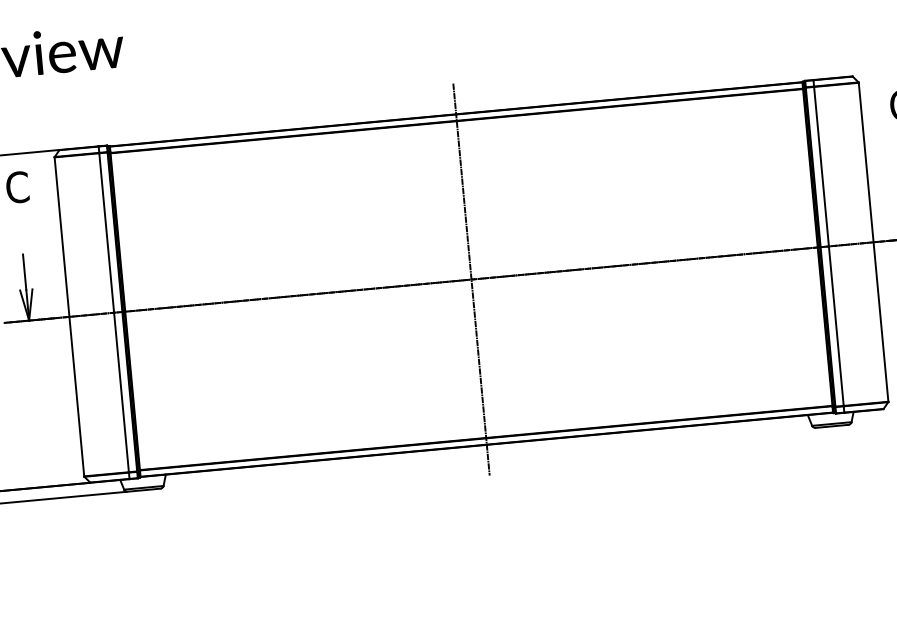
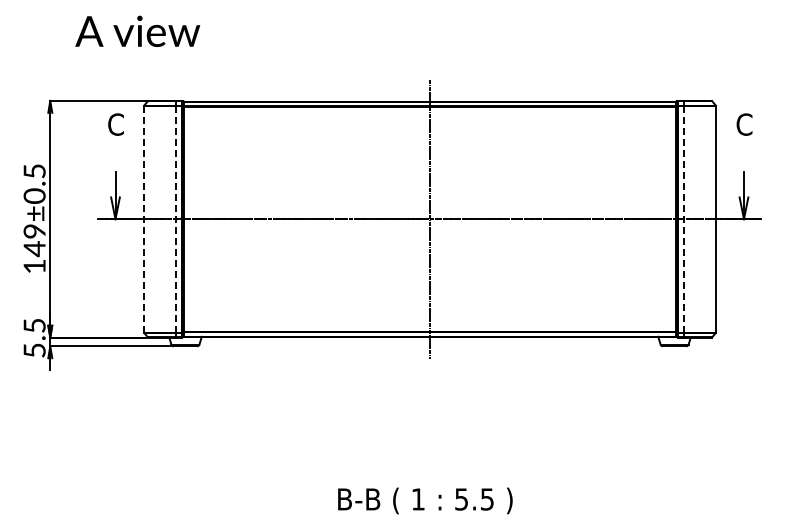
line: (829, 246) -> (684, 219), solid -> dashed
line: (113, 311) -> (175, 218), solid -> dashed
line: (69, 317) -> (144, 219), solid -> dashed

